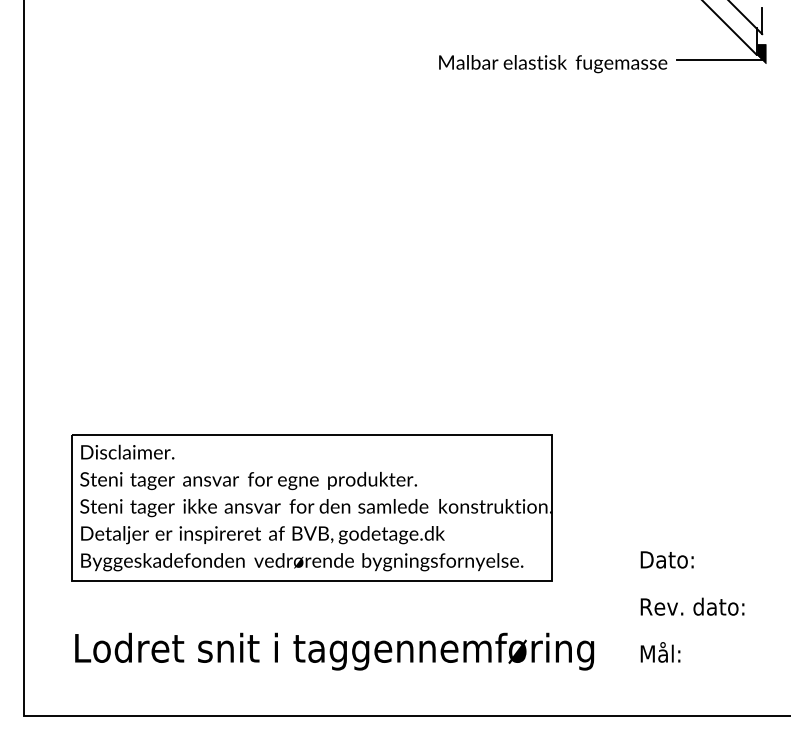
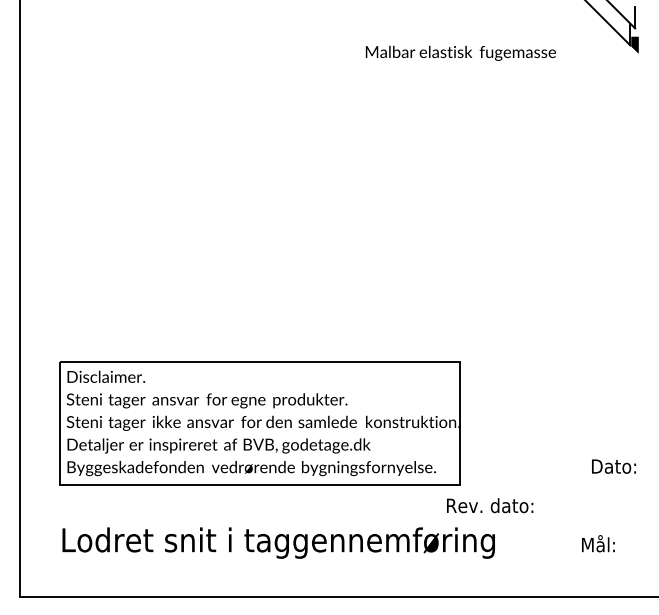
line: (719, 60) -> (599, 50), removed
text: (666, 559) -> (613, 466), moved
text: (693, 606) -> (490, 505), moved
text: (660, 652) -> (598, 543), moved

